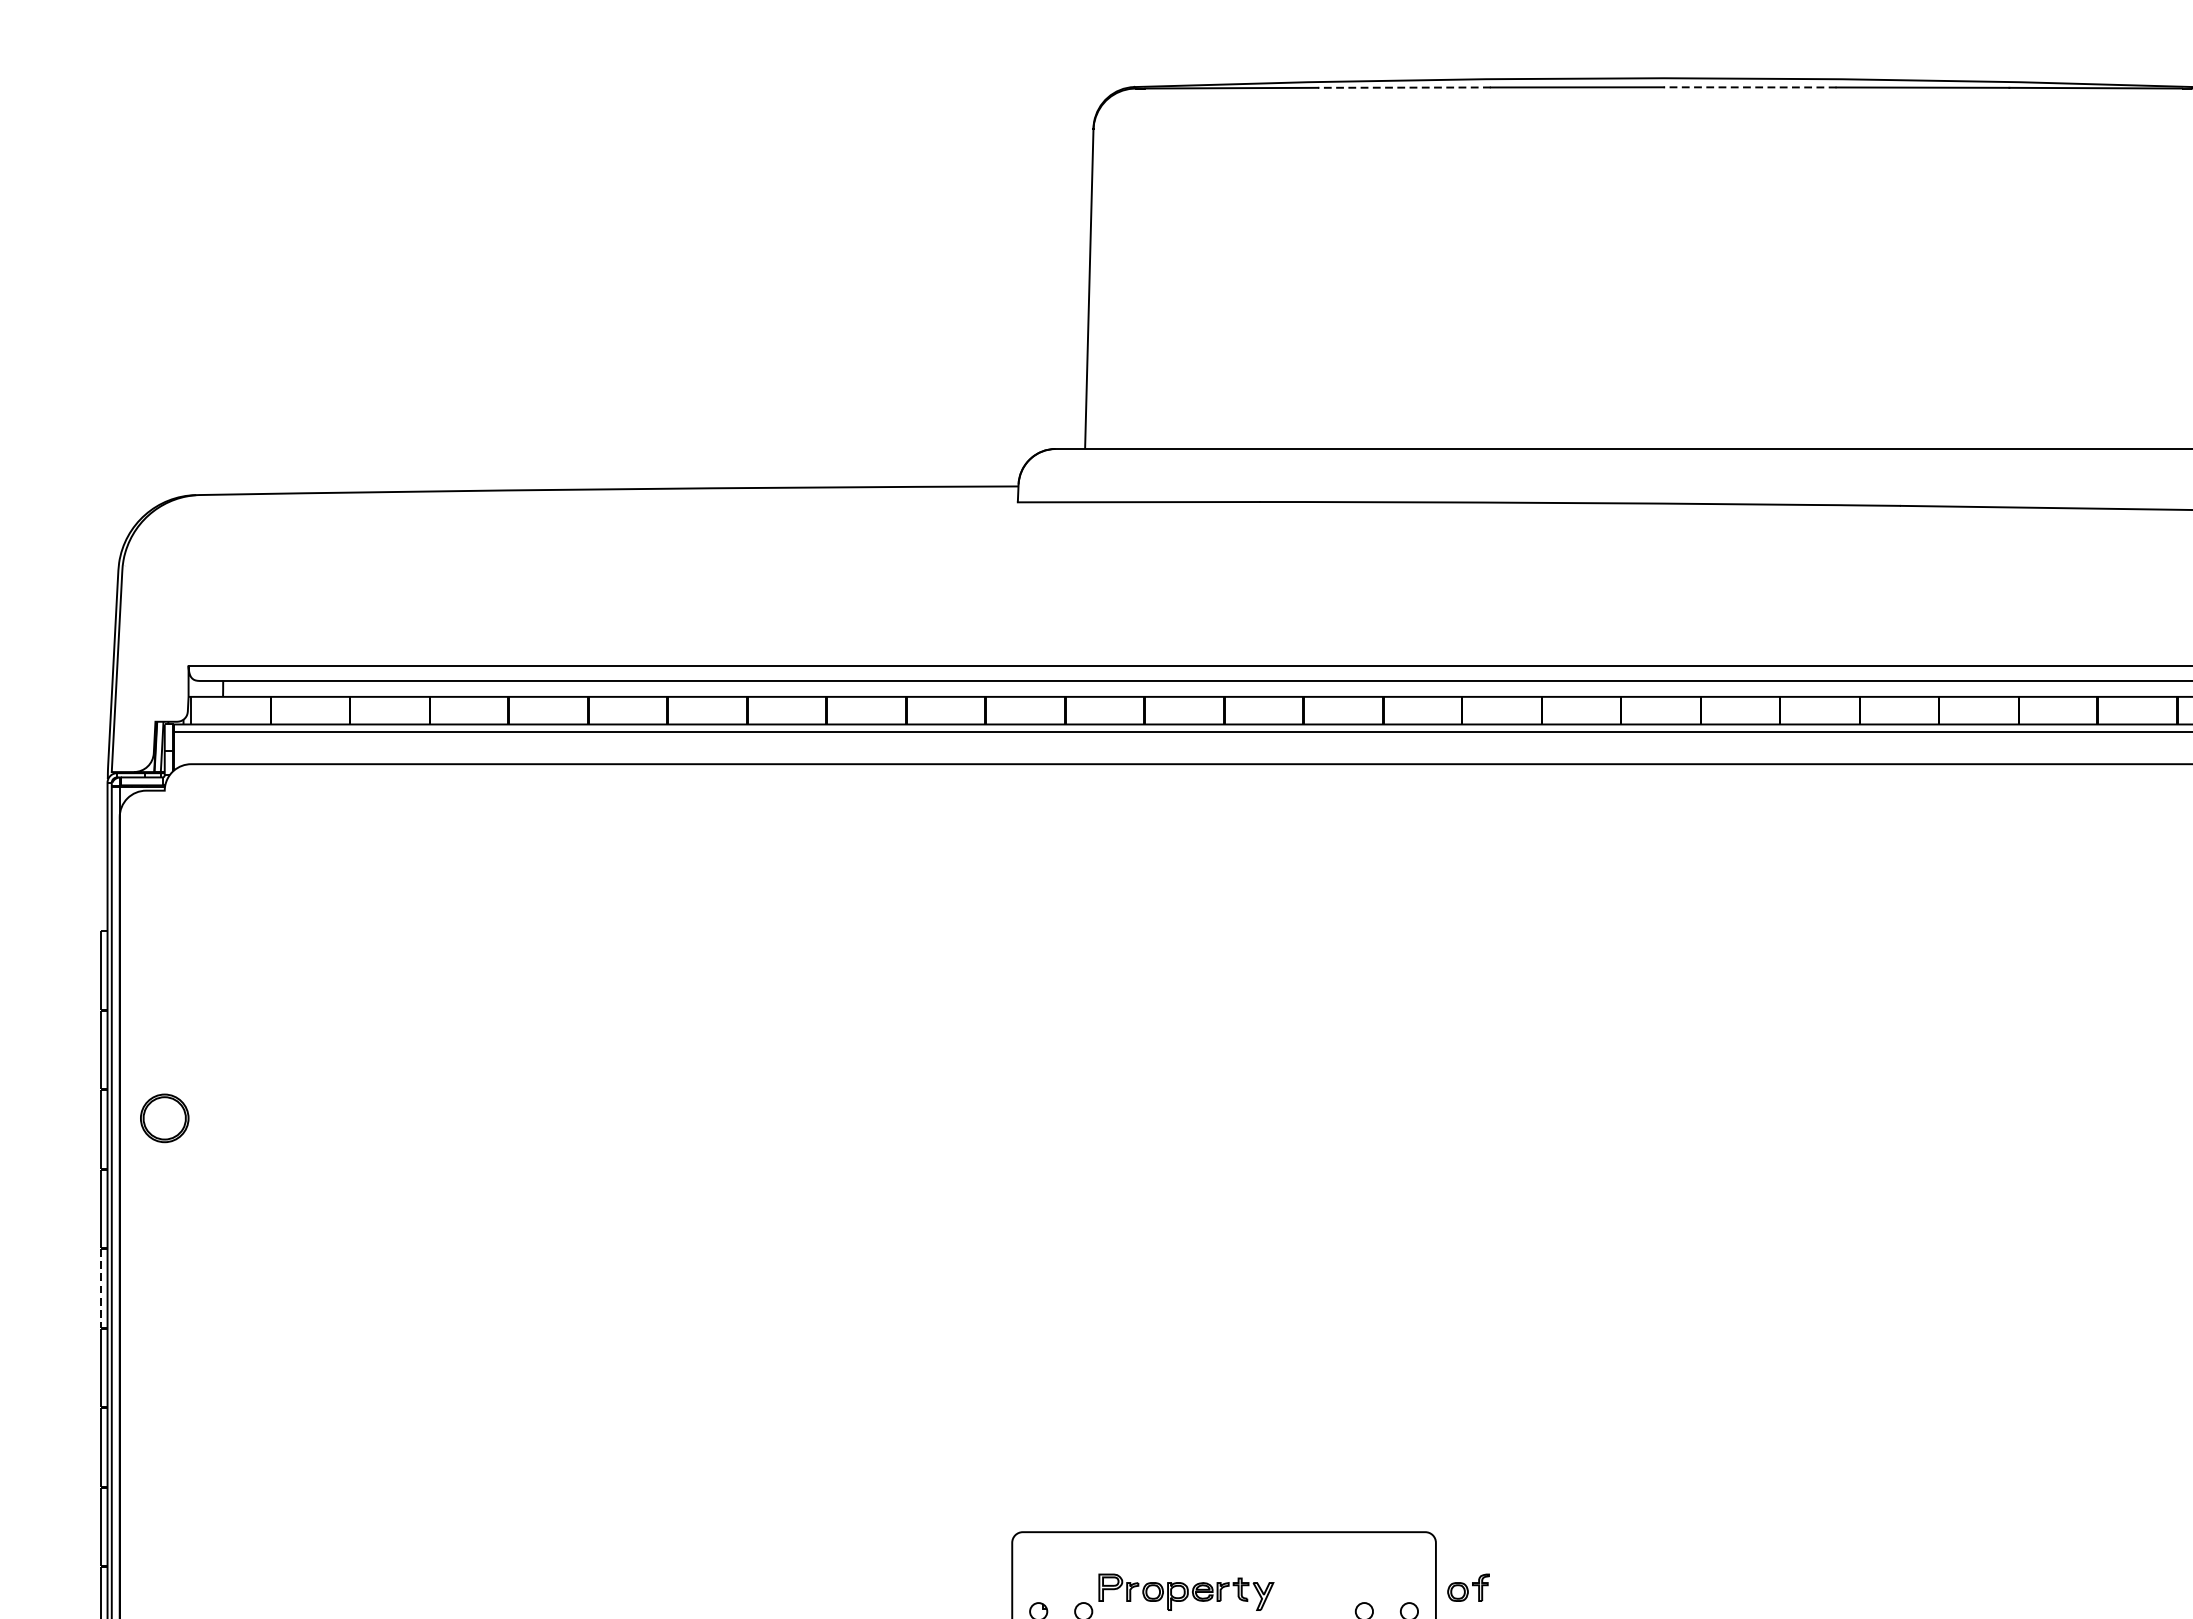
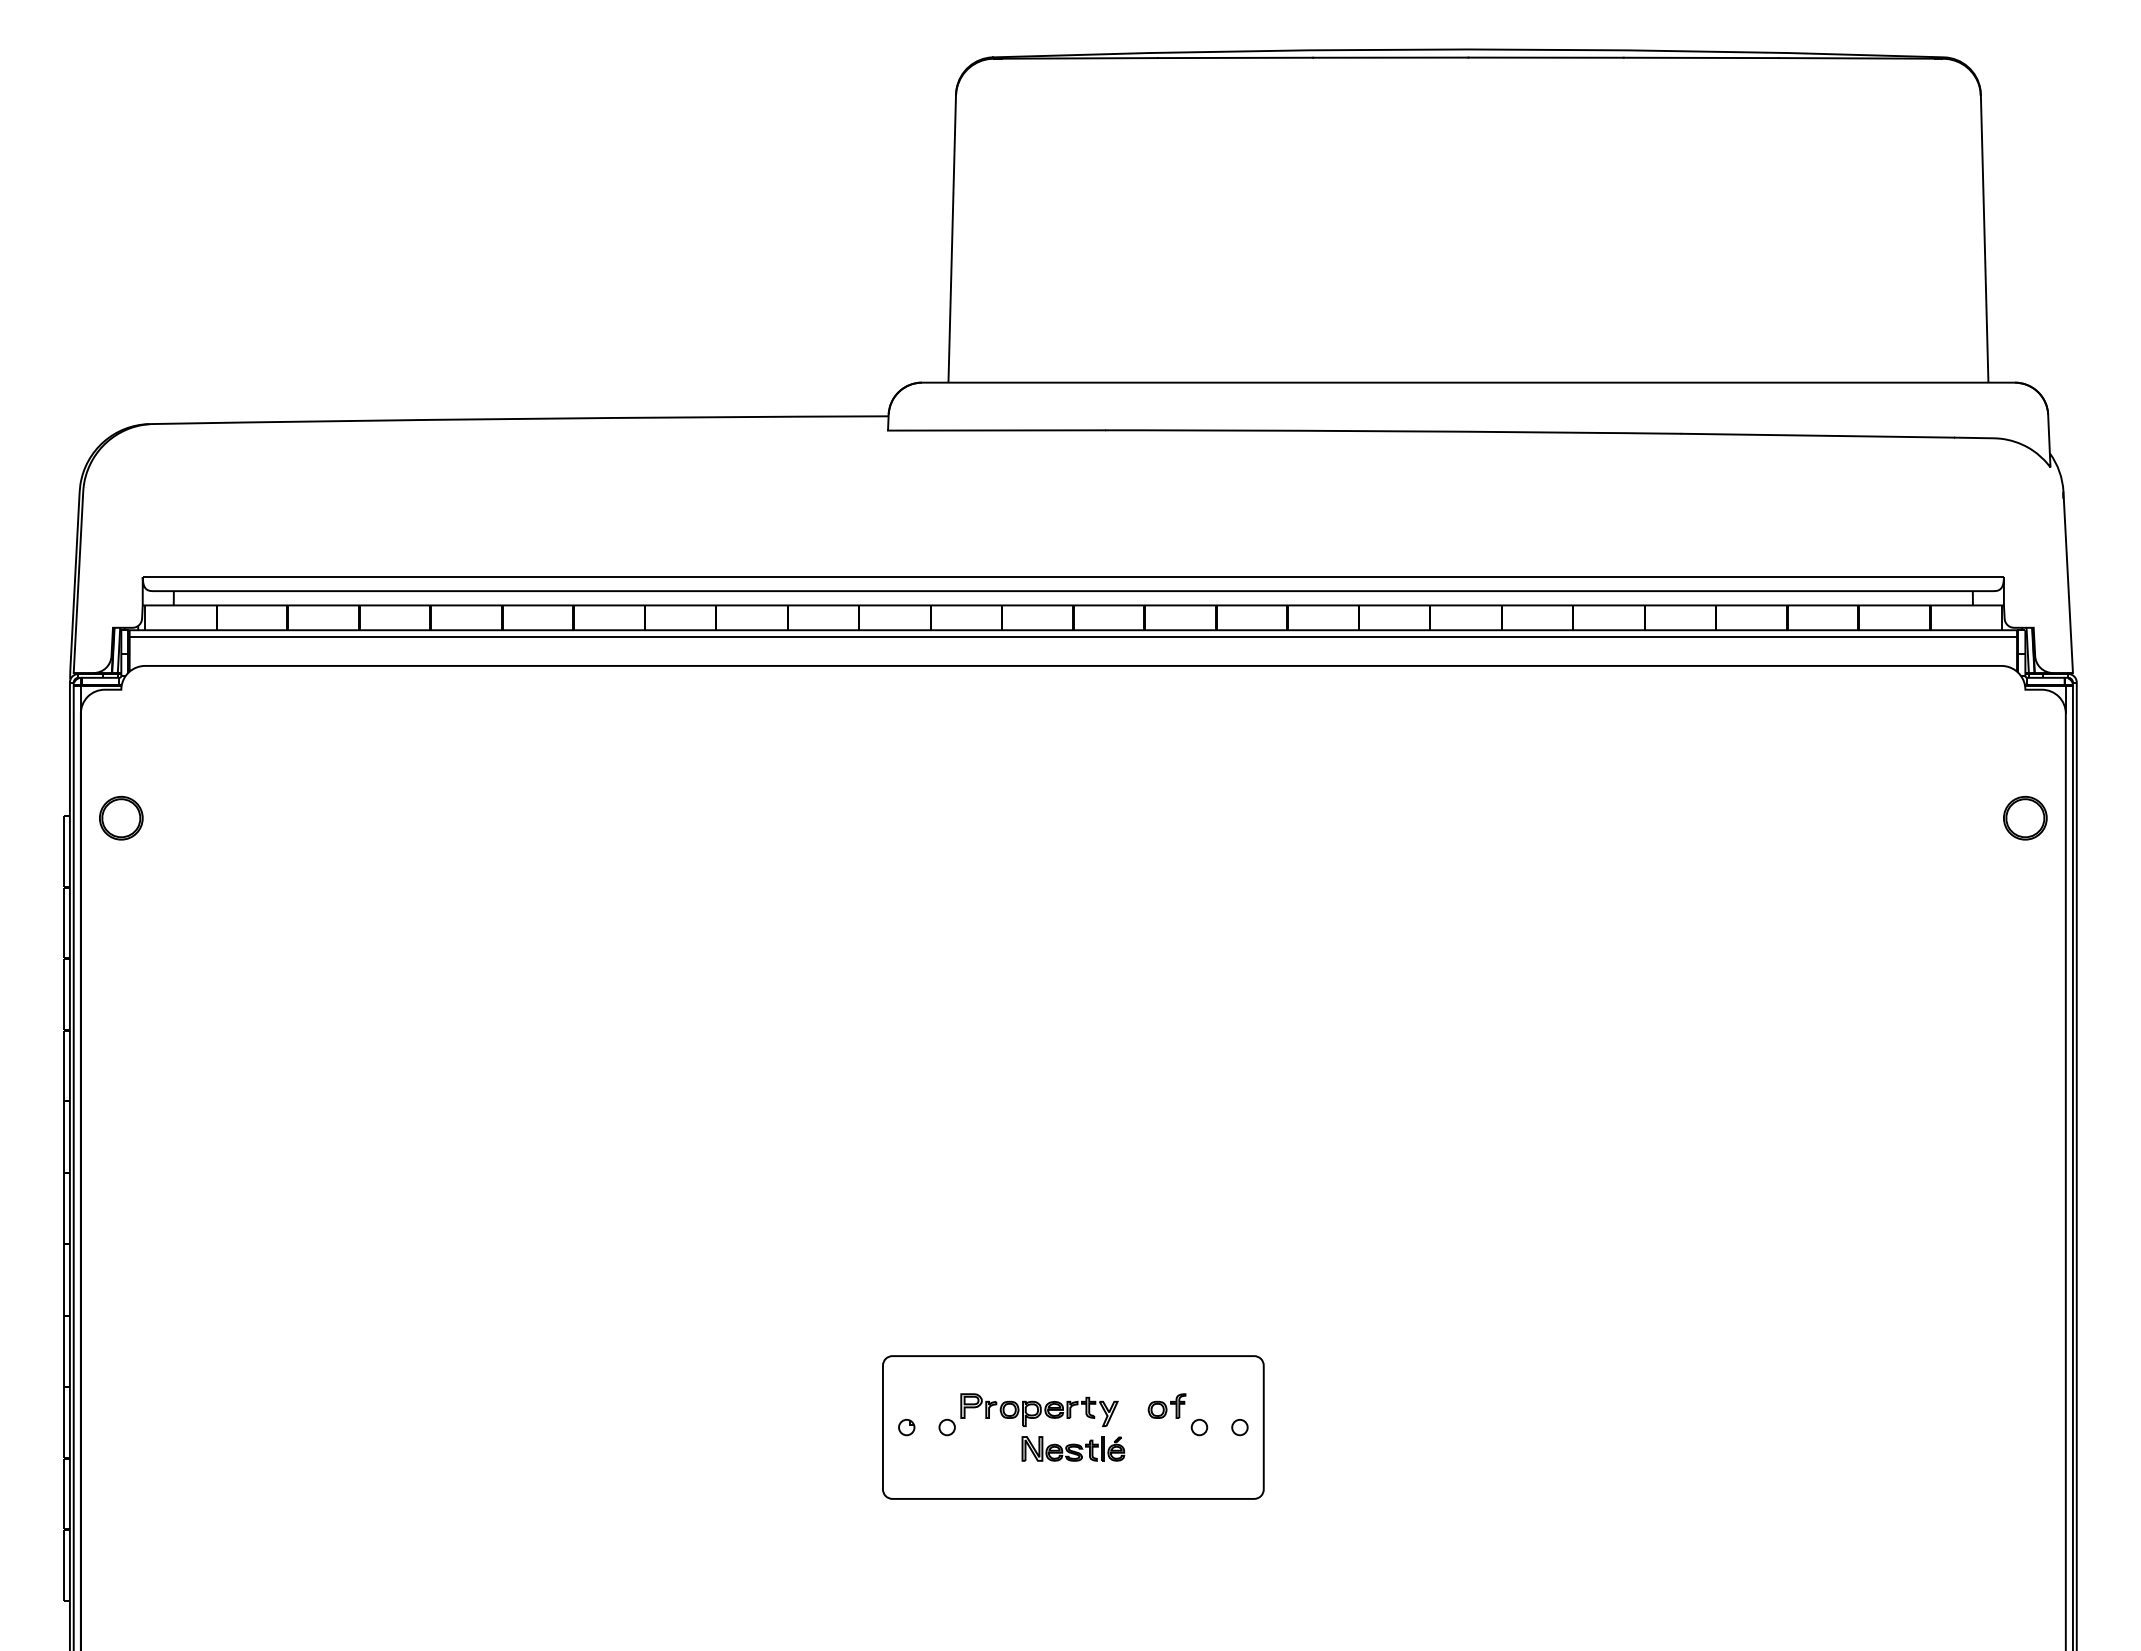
line: (1404, 87) -> (1235, 57), dashed -> solid
line: (1750, 87) -> (1546, 57), dashed -> solid
part: (164, 1117) -> (121, 817), moved
line: (101, 1288) -> (64, 1137), dashed -> solid
part: (1467, 1587) -> (1166, 1405), moved

